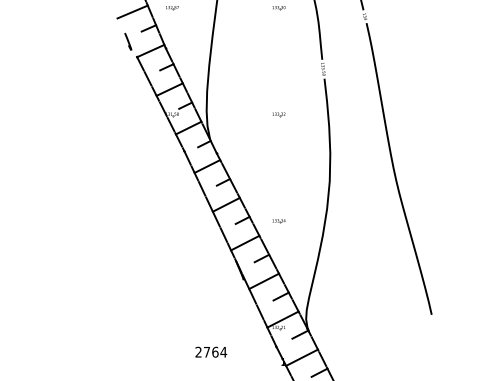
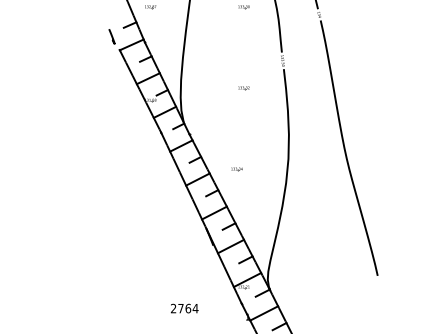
line: (132, 11) -> (115, 10), removed
part: (278, 114) -> (243, 88), moved
part: (278, 221) -> (236, 169), moved

